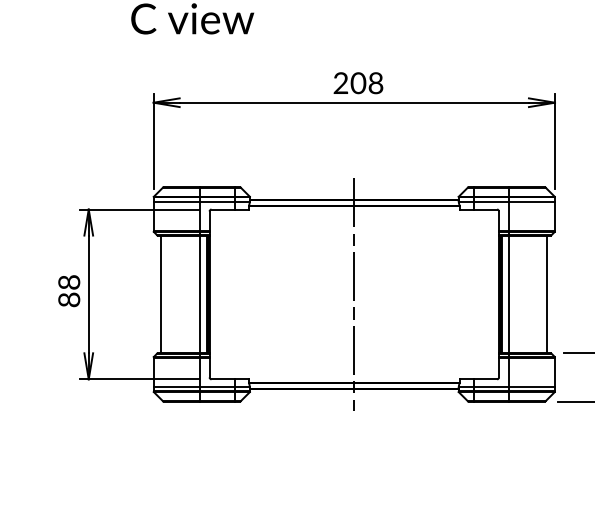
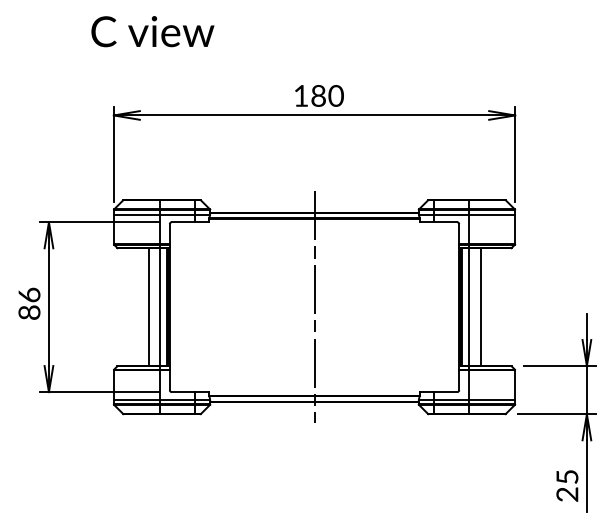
text: (358, 82) -> (318, 95), 208 -> 180
text: (68, 281) -> (28, 294), 88 -> 86
line: (161, 294) -> (148, 307), moved
line: (547, 294) -> (481, 307), moved

